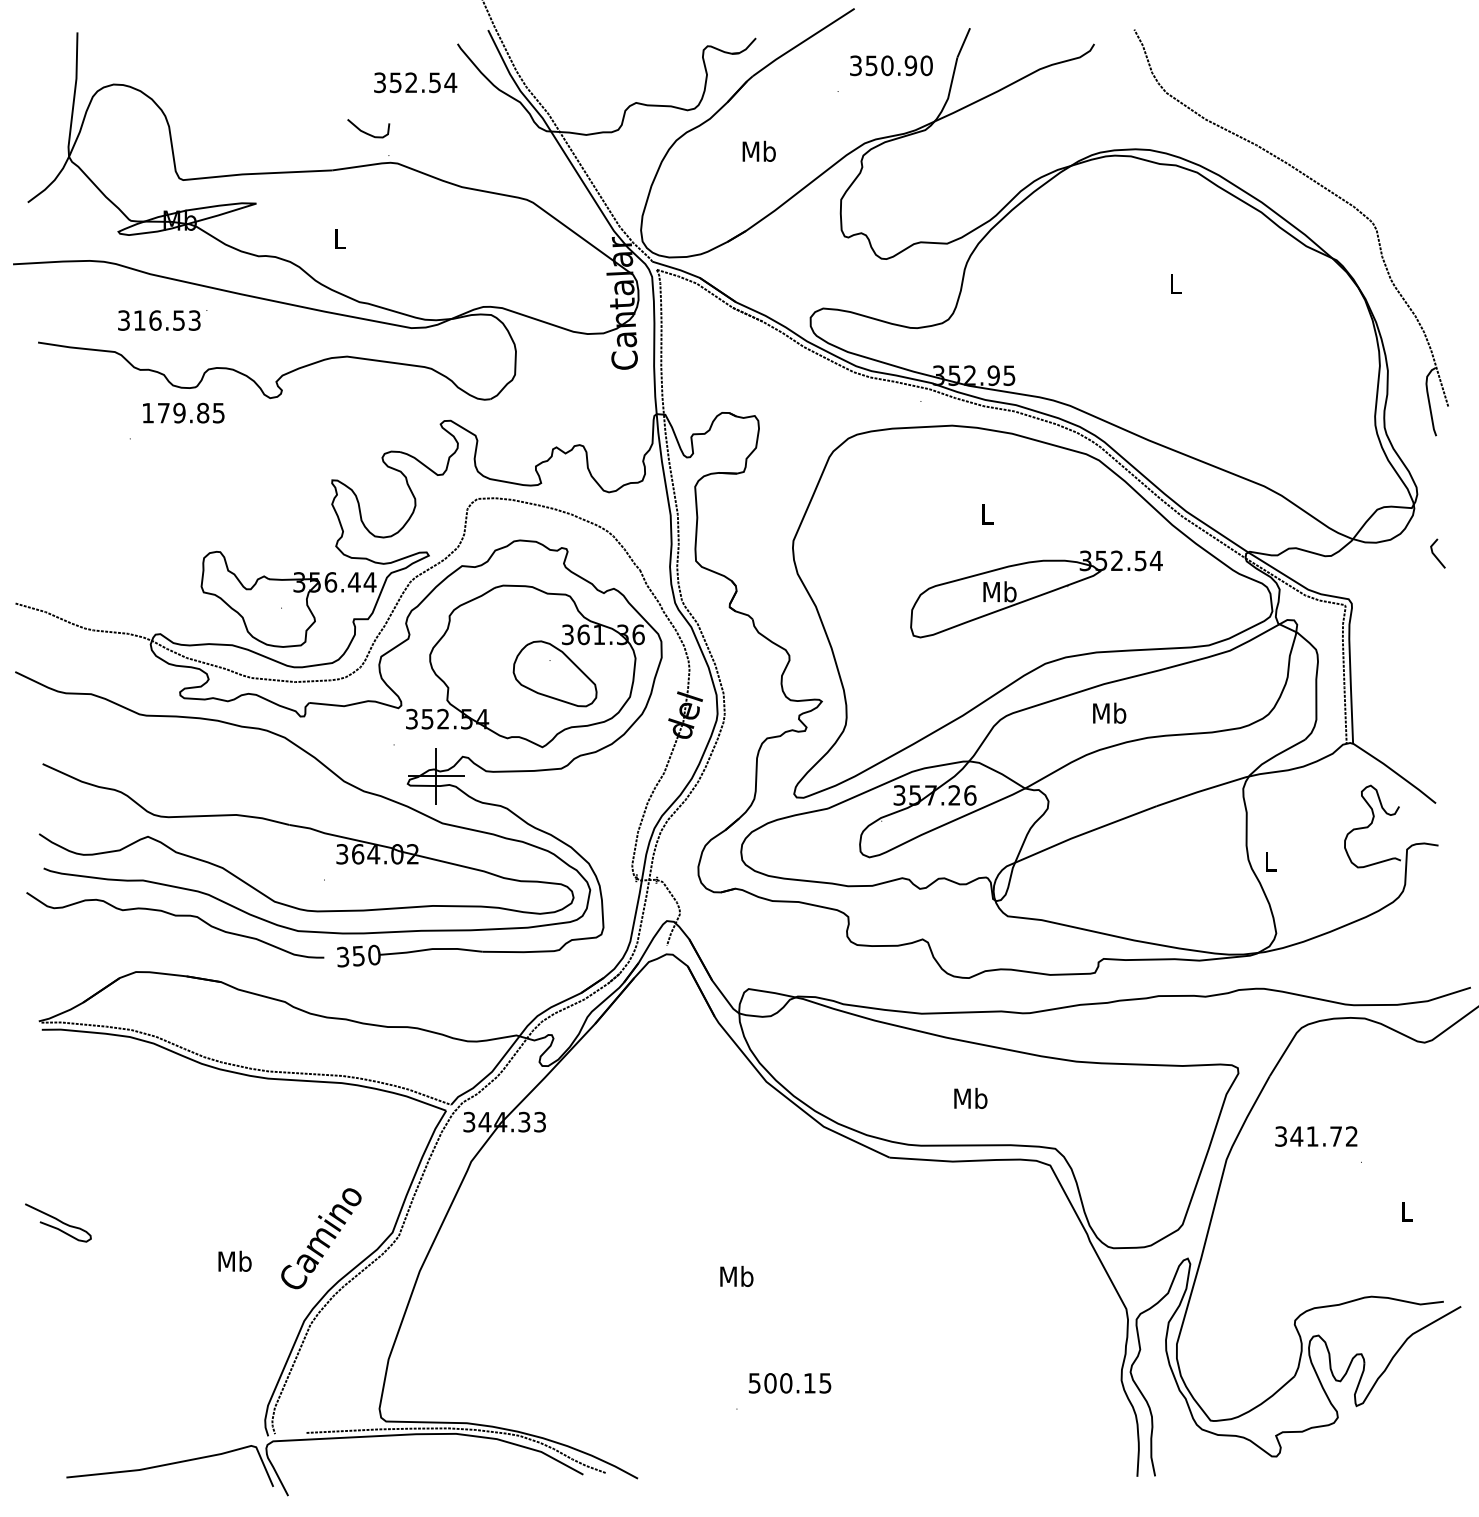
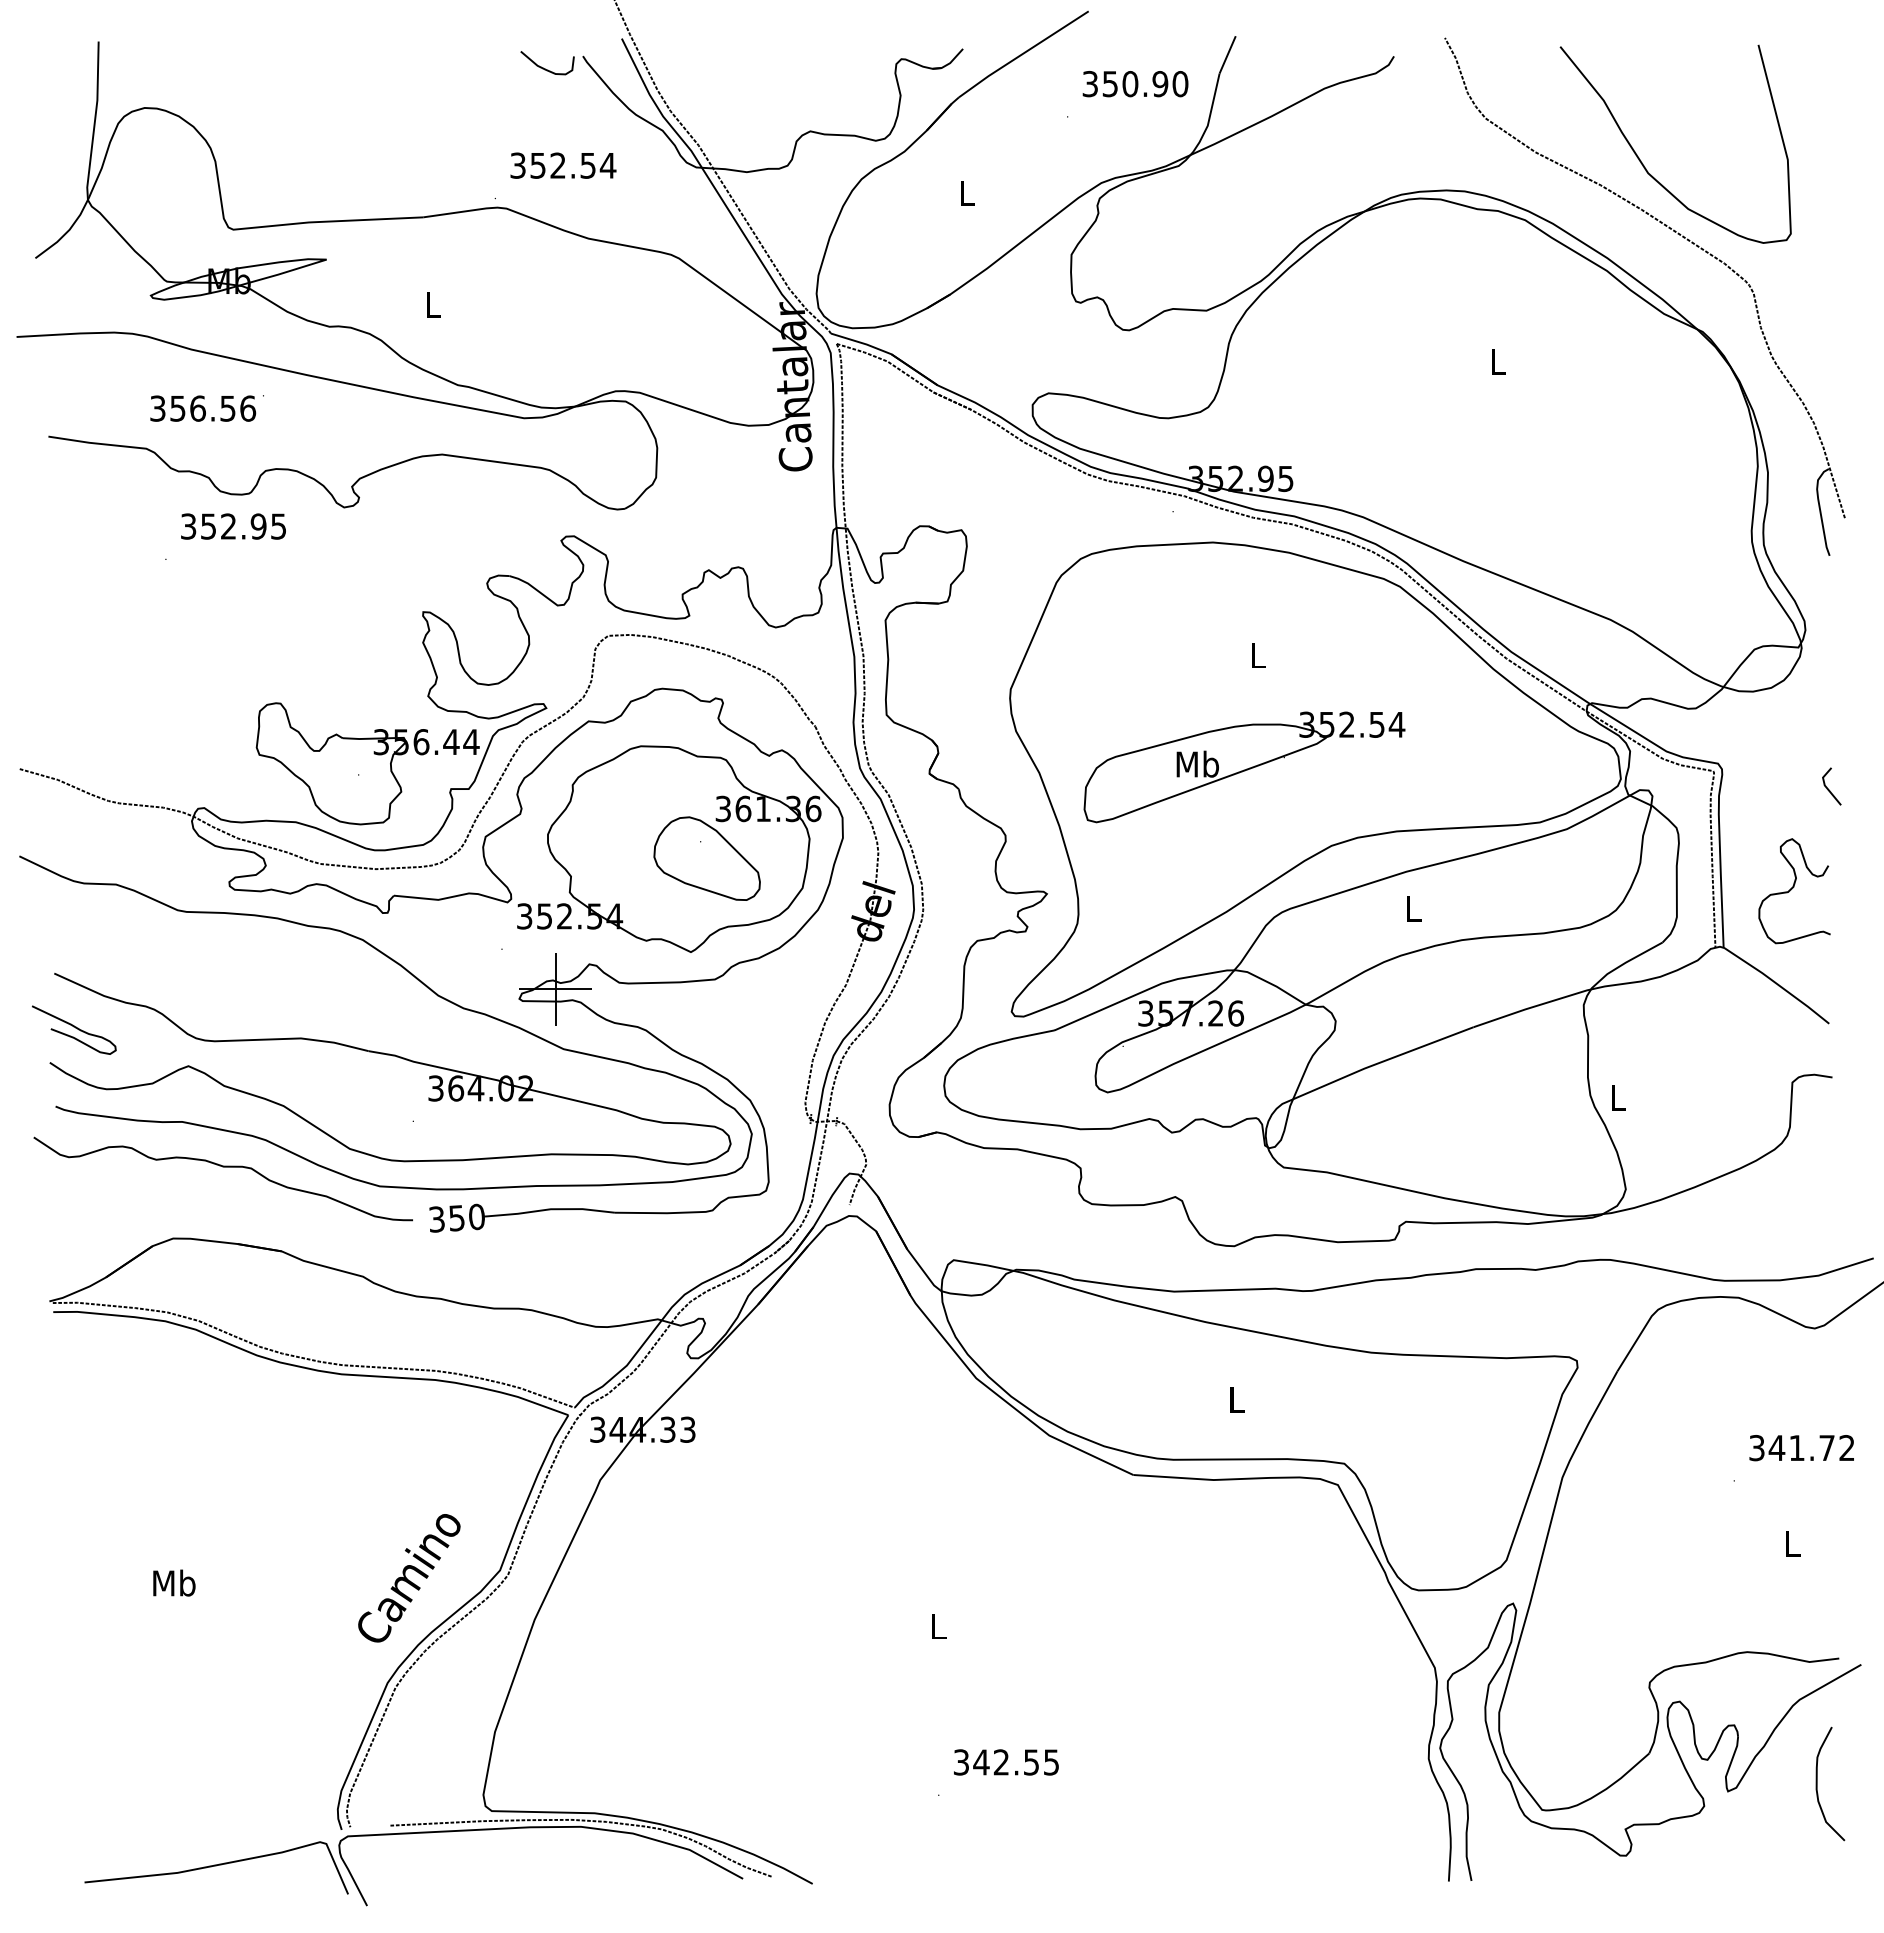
text: (415, 82) -> (563, 165), moved
curve: (1288, 125) -> (1641, 160), added
curve: (367, 132) -> (545, 68), moved
text: (759, 150) -> (967, 192), Mb -> L
text: (167, 320) -> (213, 408), 316.53 -> 356.56
text: (175, 413) -> (223, 526), 179.85 -> 352.95
line: (1435, 555) -> (1828, 788), moved
part: (1036, 594) -> (1244, 767), moved
text: (1109, 712) -> (1413, 908), Mb -> L
curve: (1371, 825) -> (1792, 889), moved
text: (970, 1098) -> (1236, 1399), Mb -> L
text: (1316, 1136) -> (1801, 1448), moved
curve: (59, 1221) -> (75, 1028), moved
text: (235, 1260) -> (174, 1582), moved
text: (736, 1275) -> (938, 1625), Mb -> L
text: (782, 1383) -> (996, 1762), 500.15 -> 342.55
curve: (1426, 1399) -> (1817, 1783), added

